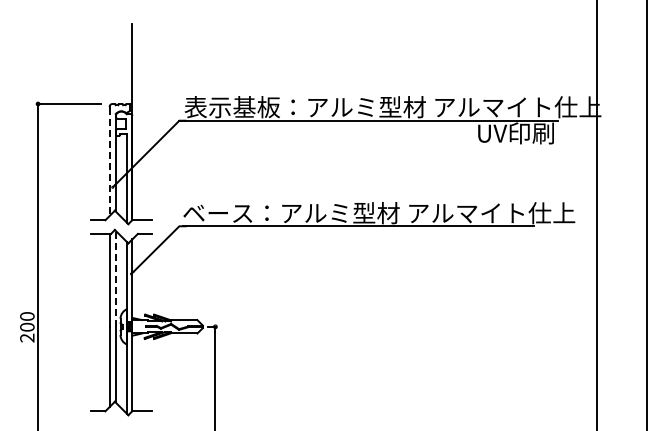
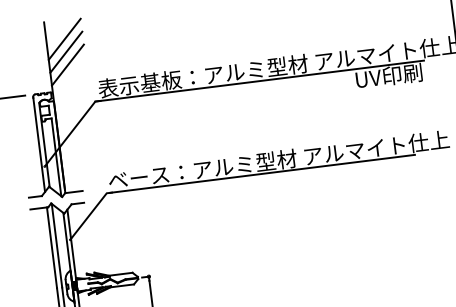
line: (153, 45) -> (64, 39), added
line: (153, 60) -> (66, 52), added
line: (153, 75) -> (67, 65), added
line: (109, 162) -> (39, 145), dashed -> solid
line: (115, 278) -> (56, 245), dashed -> solid

